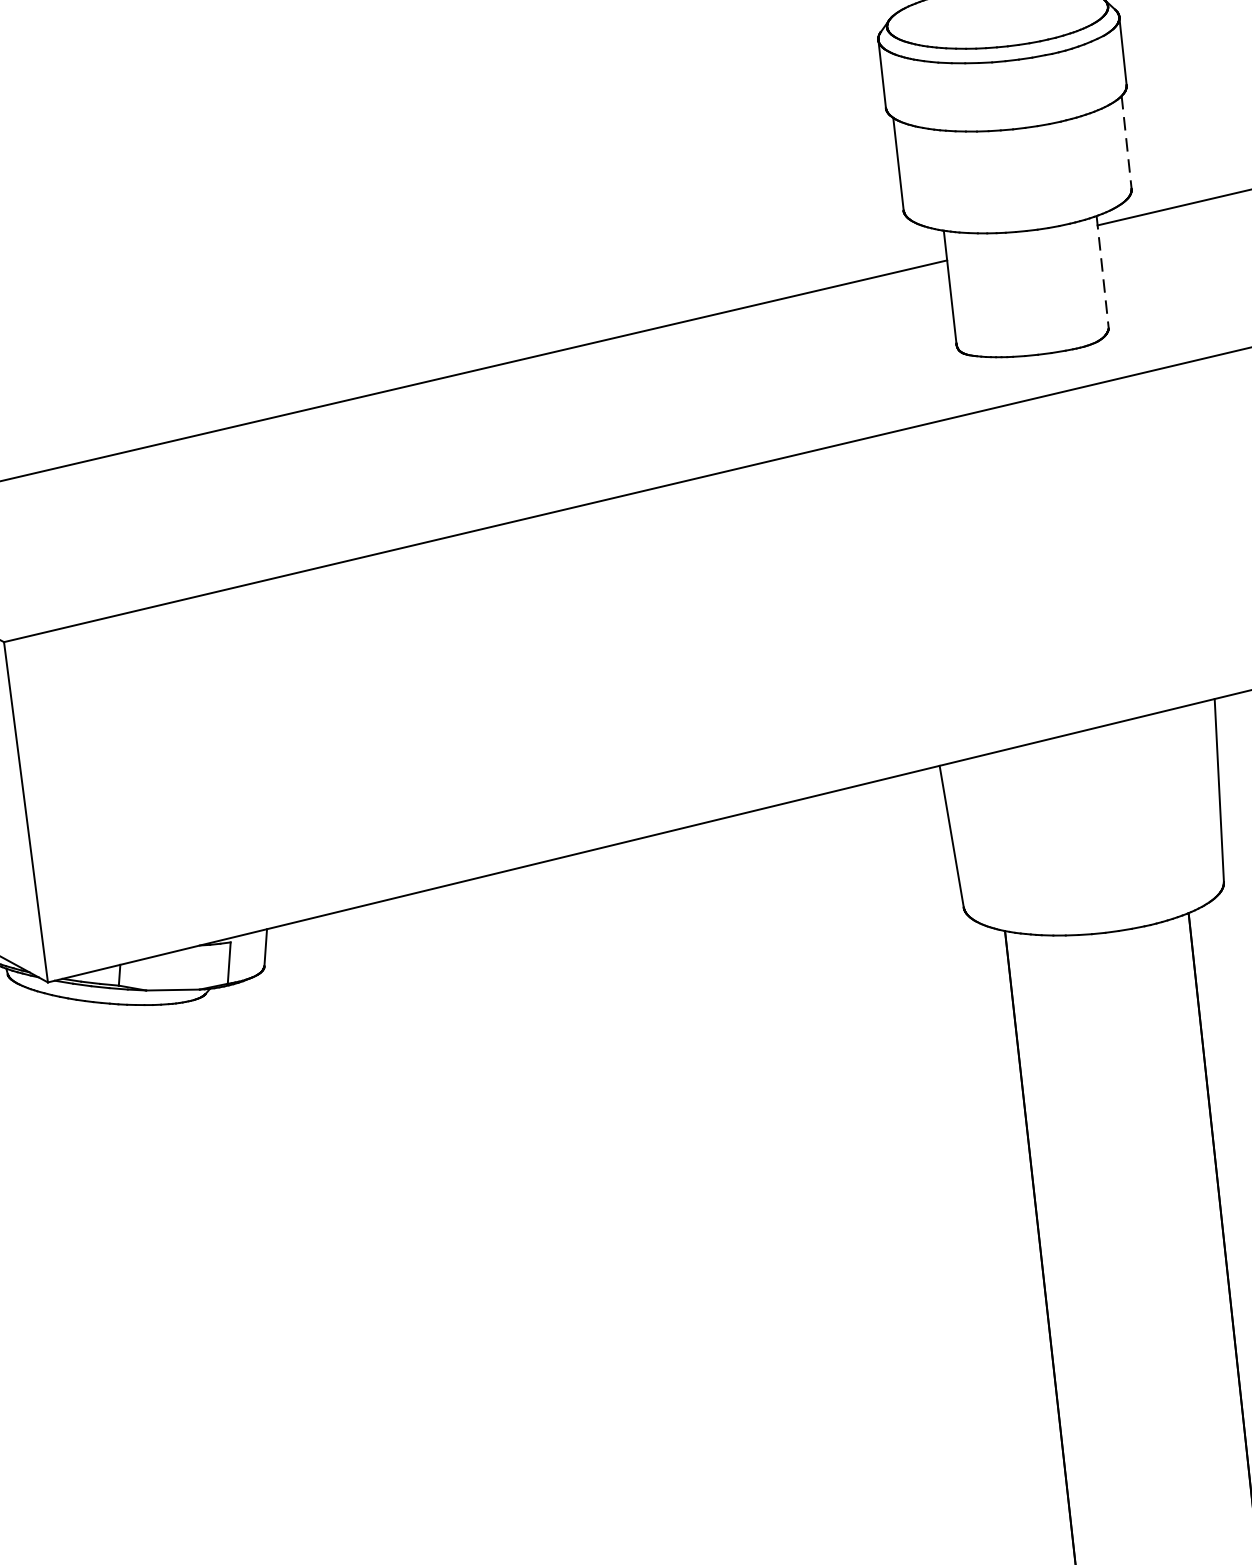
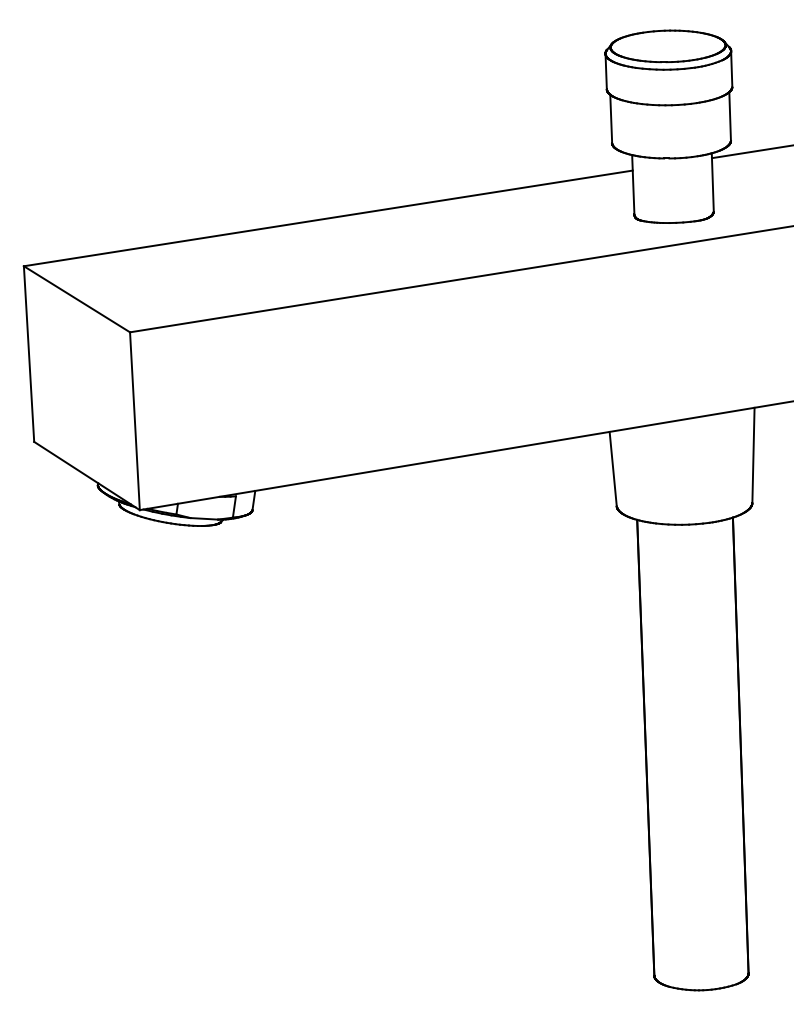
line: (1127, 142) -> (730, 116), dashed -> solid
line: (1102, 273) -> (712, 183), dashed -> solid

